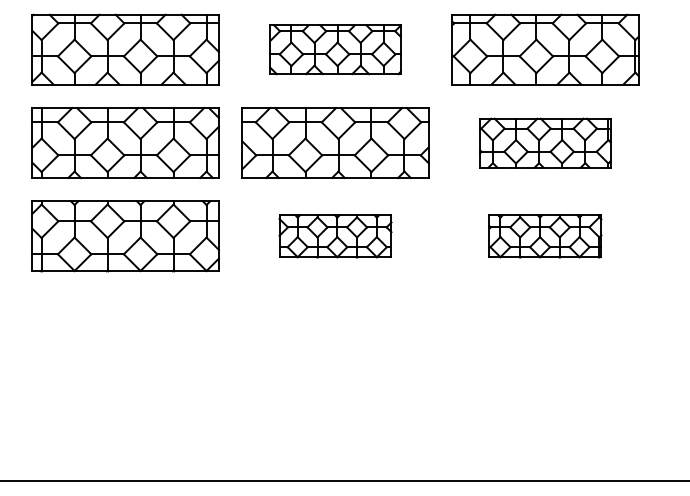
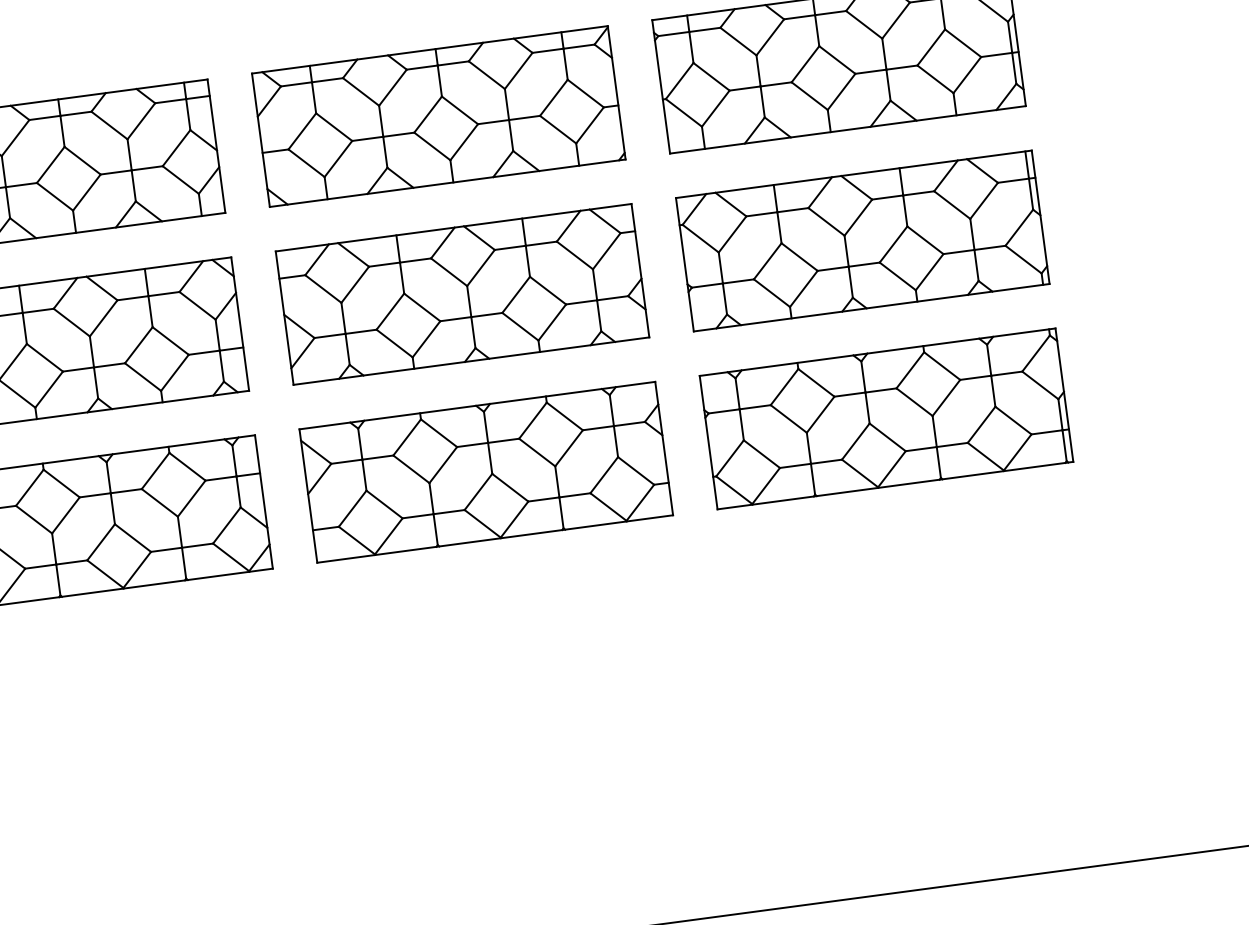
part: (335, 49) -> (438, 116), size x1.43
part: (545, 143) -> (863, 241), size x1.43
part: (335, 236) -> (486, 472), size x1.67
part: (545, 236) -> (886, 419), size x1.67

